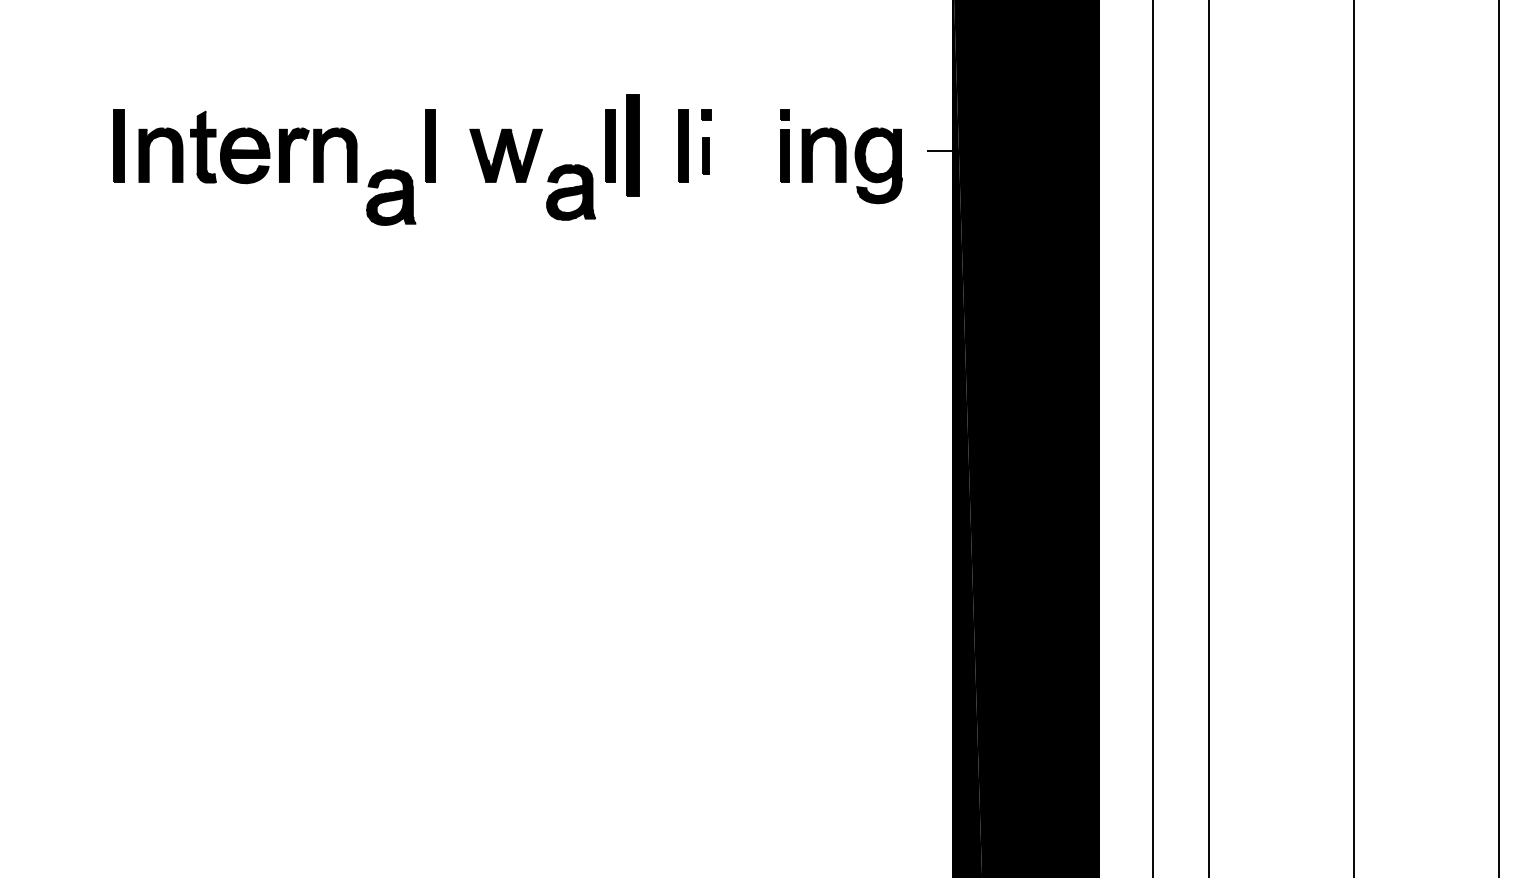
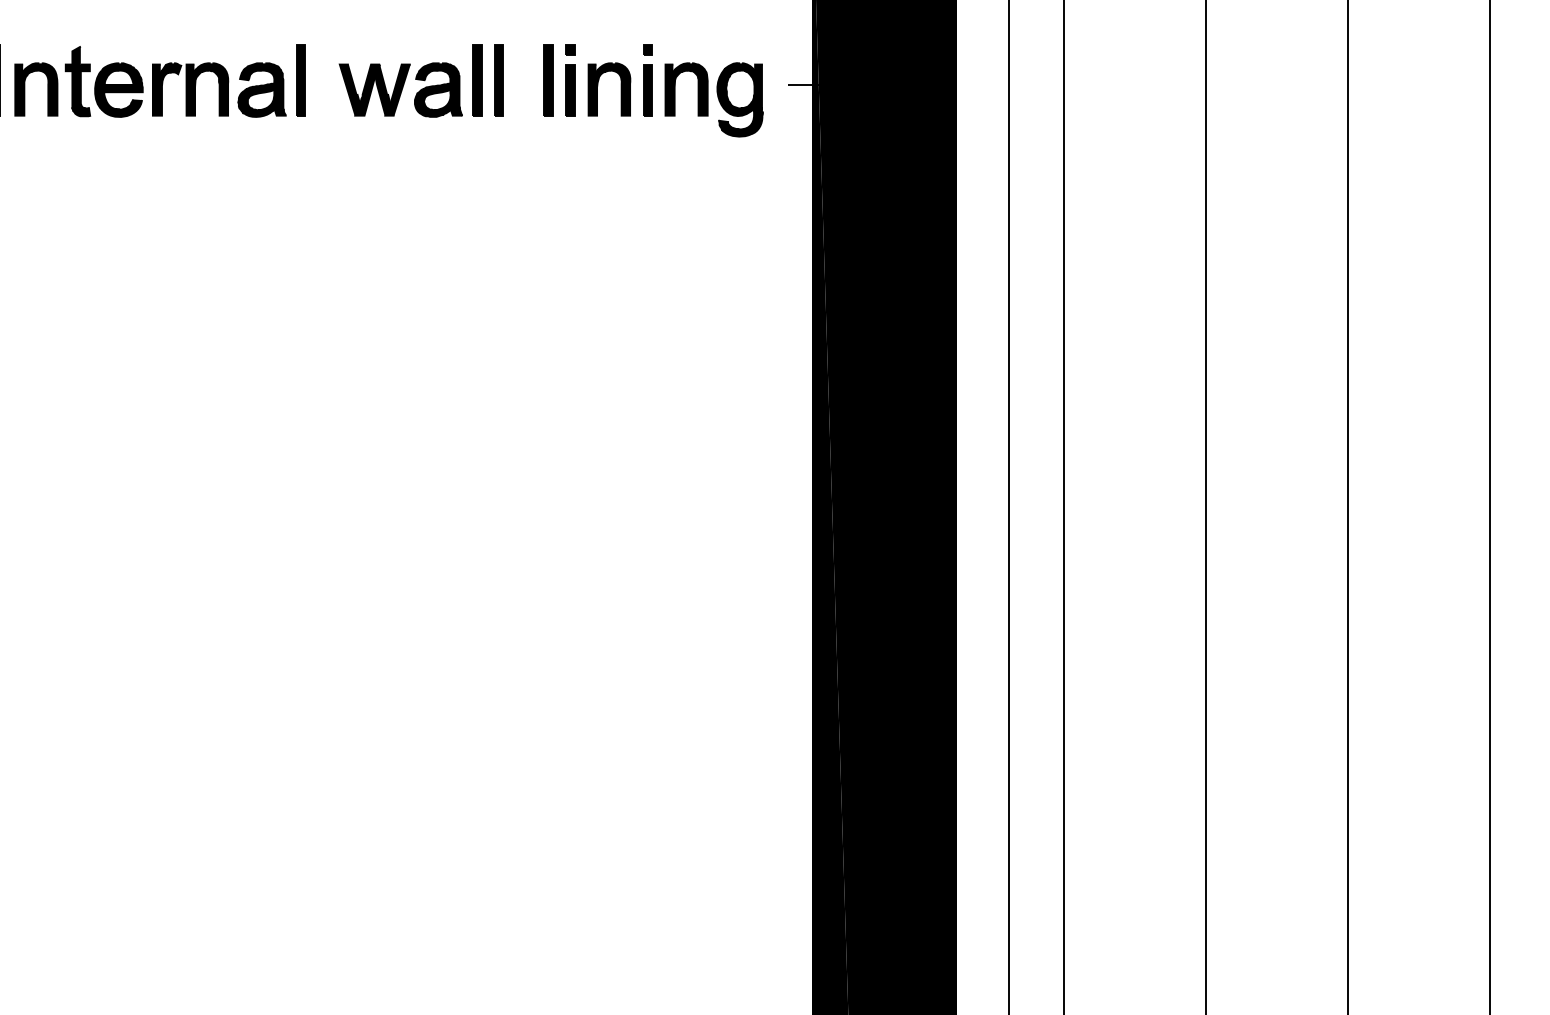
part: (632, 146) -> (498, 80), size x0.71
part: (756, 155) -> (620, 89), added
part: (705, 156) -> (570, 90), size x1.43
part: (571, 191) -> (438, 89), moved
part: (390, 197) -> (261, 89), moved

